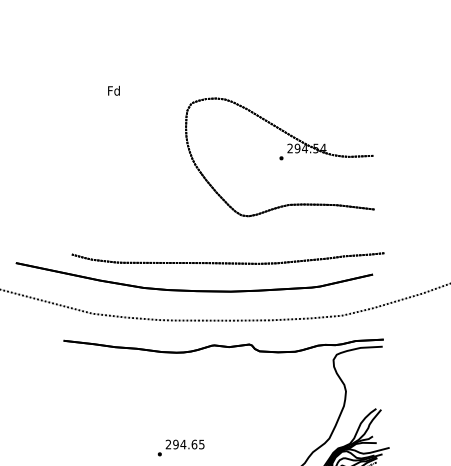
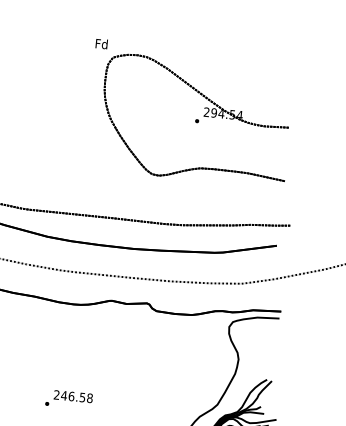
text: (113, 90) -> (101, 43), moved
text: (188, 444) -> (76, 396), 294.65 -> 246.58

